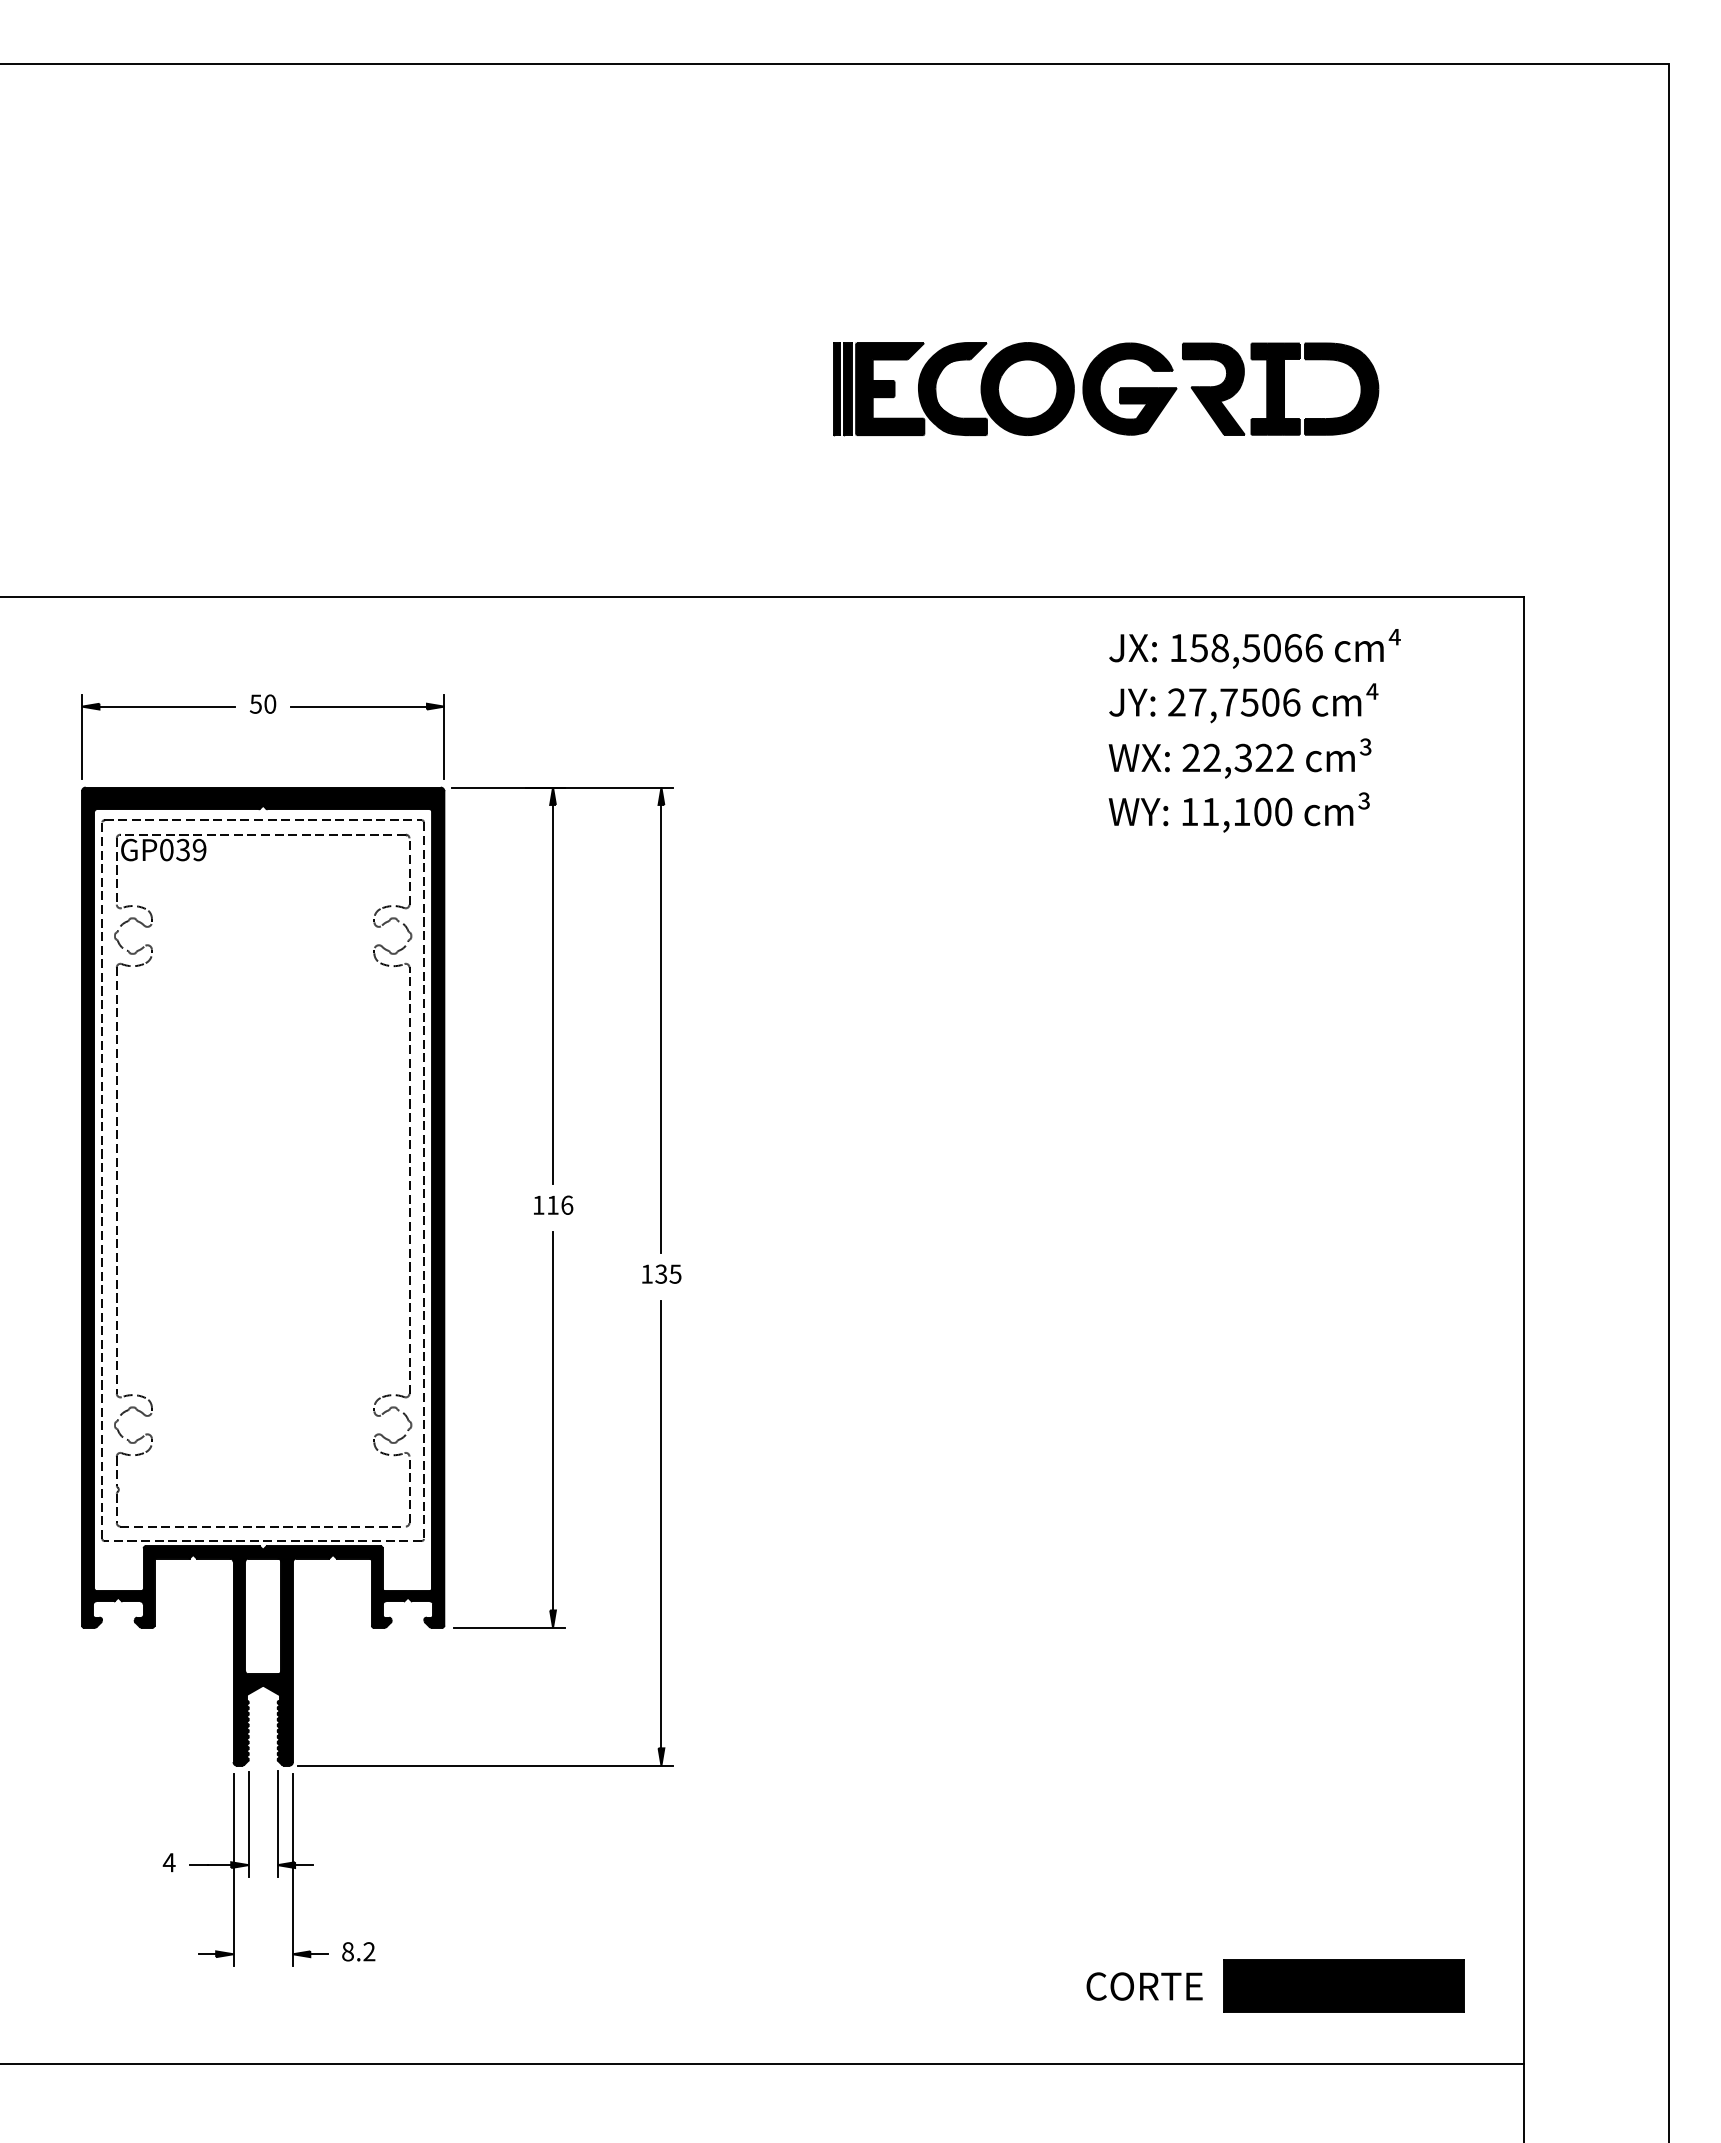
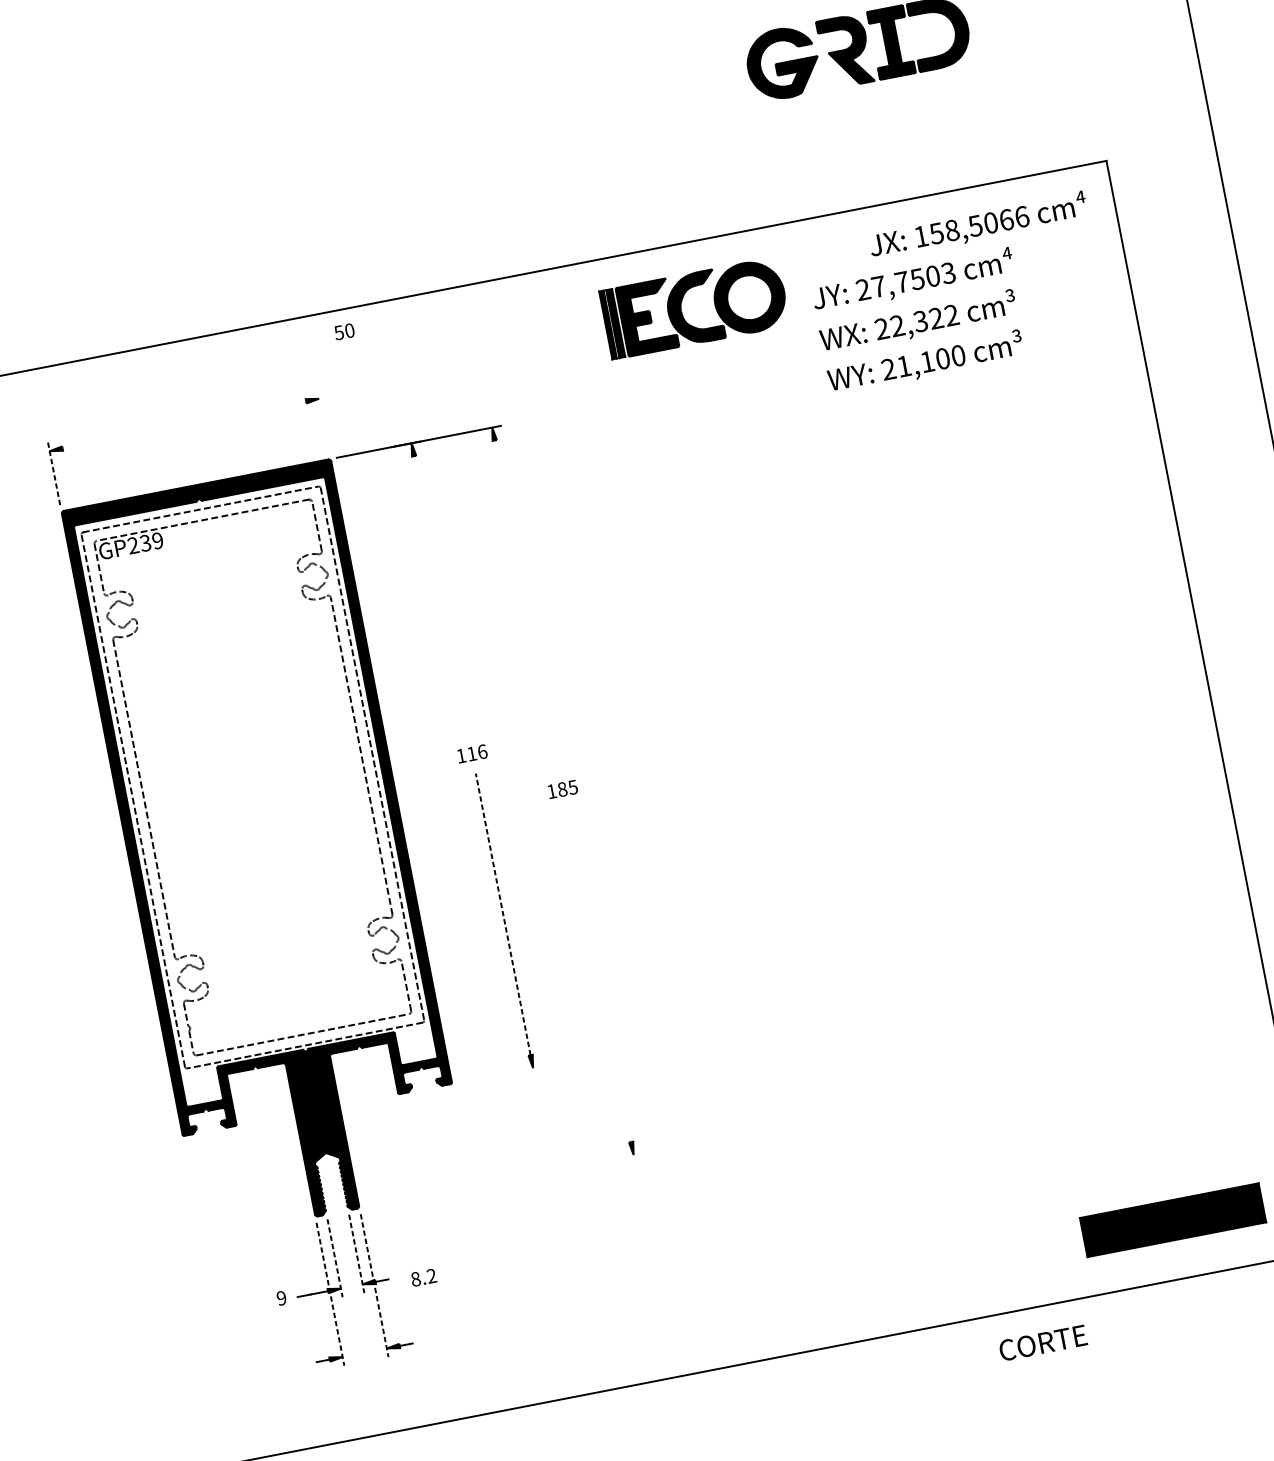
part: (936, 389) -> (681, 311), moved
text: (1254, 648) -> (977, 225), moved
text: (1291, 702) -> (948, 273), 27,7506 -> 27,7503
text: (262, 703) -> (343, 331), moved
line: (167, 706) -> (113, 438), removed
line: (358, 706) -> (255, 411), removed
line: (82, 736) -> (54, 473), solid -> dashed
line: (444, 737) -> (323, 421), removed
text: (1189, 811) -> (888, 369), 11,100 -> 21,100
text: (166, 850) -> (133, 545), GP039 -> GP239
line: (553, 993) -> (441, 596), removed
line: (661, 1028) -> (527, 606), removed
text: (661, 1273) -> (562, 788), 135 -> 185
line: (553, 1420) -> (503, 913), solid -> dashed
line: (661, 1524) -> (598, 975), removed
line: (508, 1627) -> (499, 1074), removed
line: (485, 1765) -> (502, 1180), removed
line: (248, 1824) -> (335, 1258), solid -> dashed
line: (277, 1824) -> (356, 1254), solid -> dashed
text: (168, 1862) -> (281, 1298), 4 -> 9
line: (233, 1870) -> (330, 1294), solid -> dashed
line: (292, 1870) -> (374, 1286), solid -> dashed
text: (358, 1951) -> (423, 1277), moved
text: (1144, 1986) -> (1043, 1343), moved

